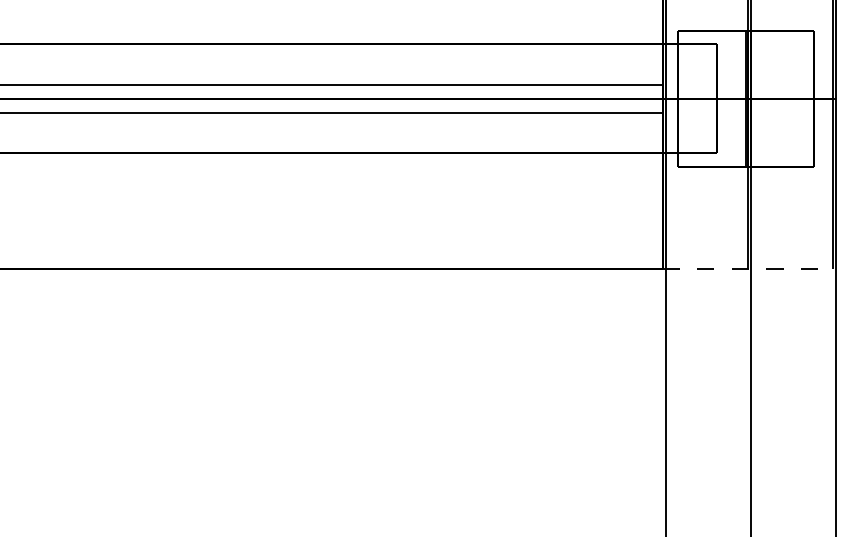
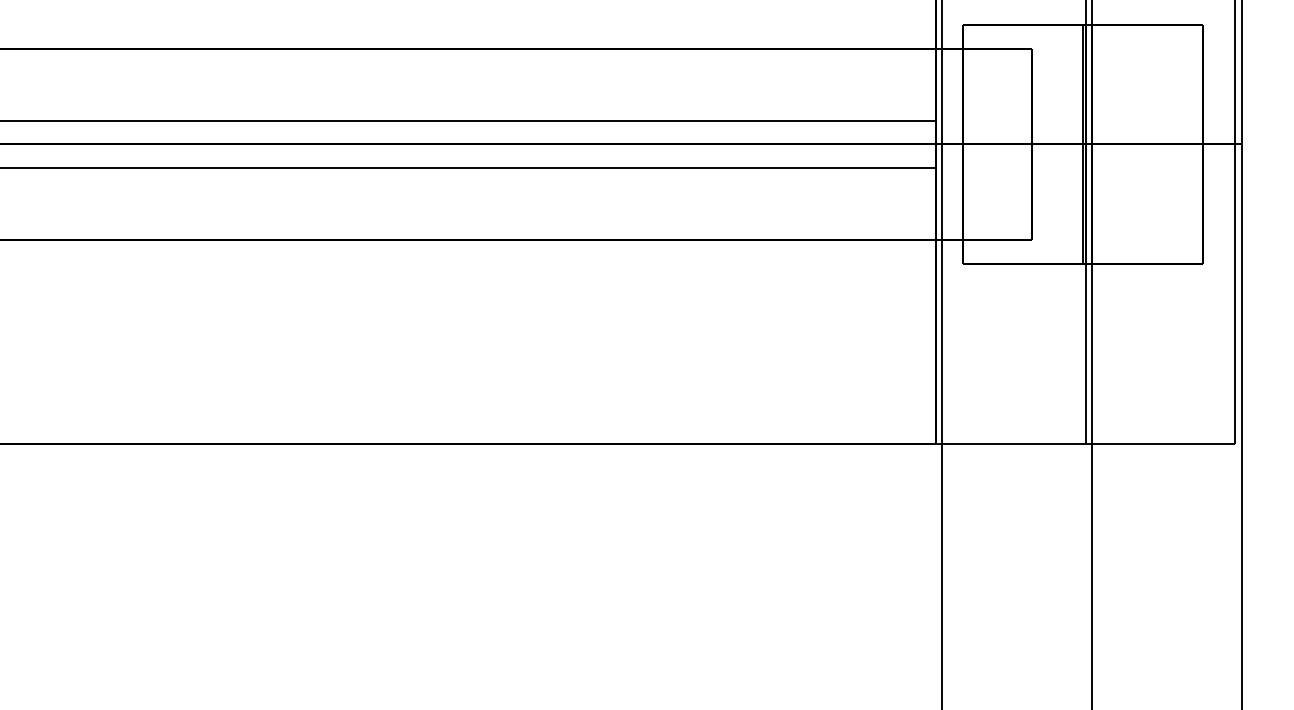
line: (748, 269) -> (1087, 444), dashed -> solid

